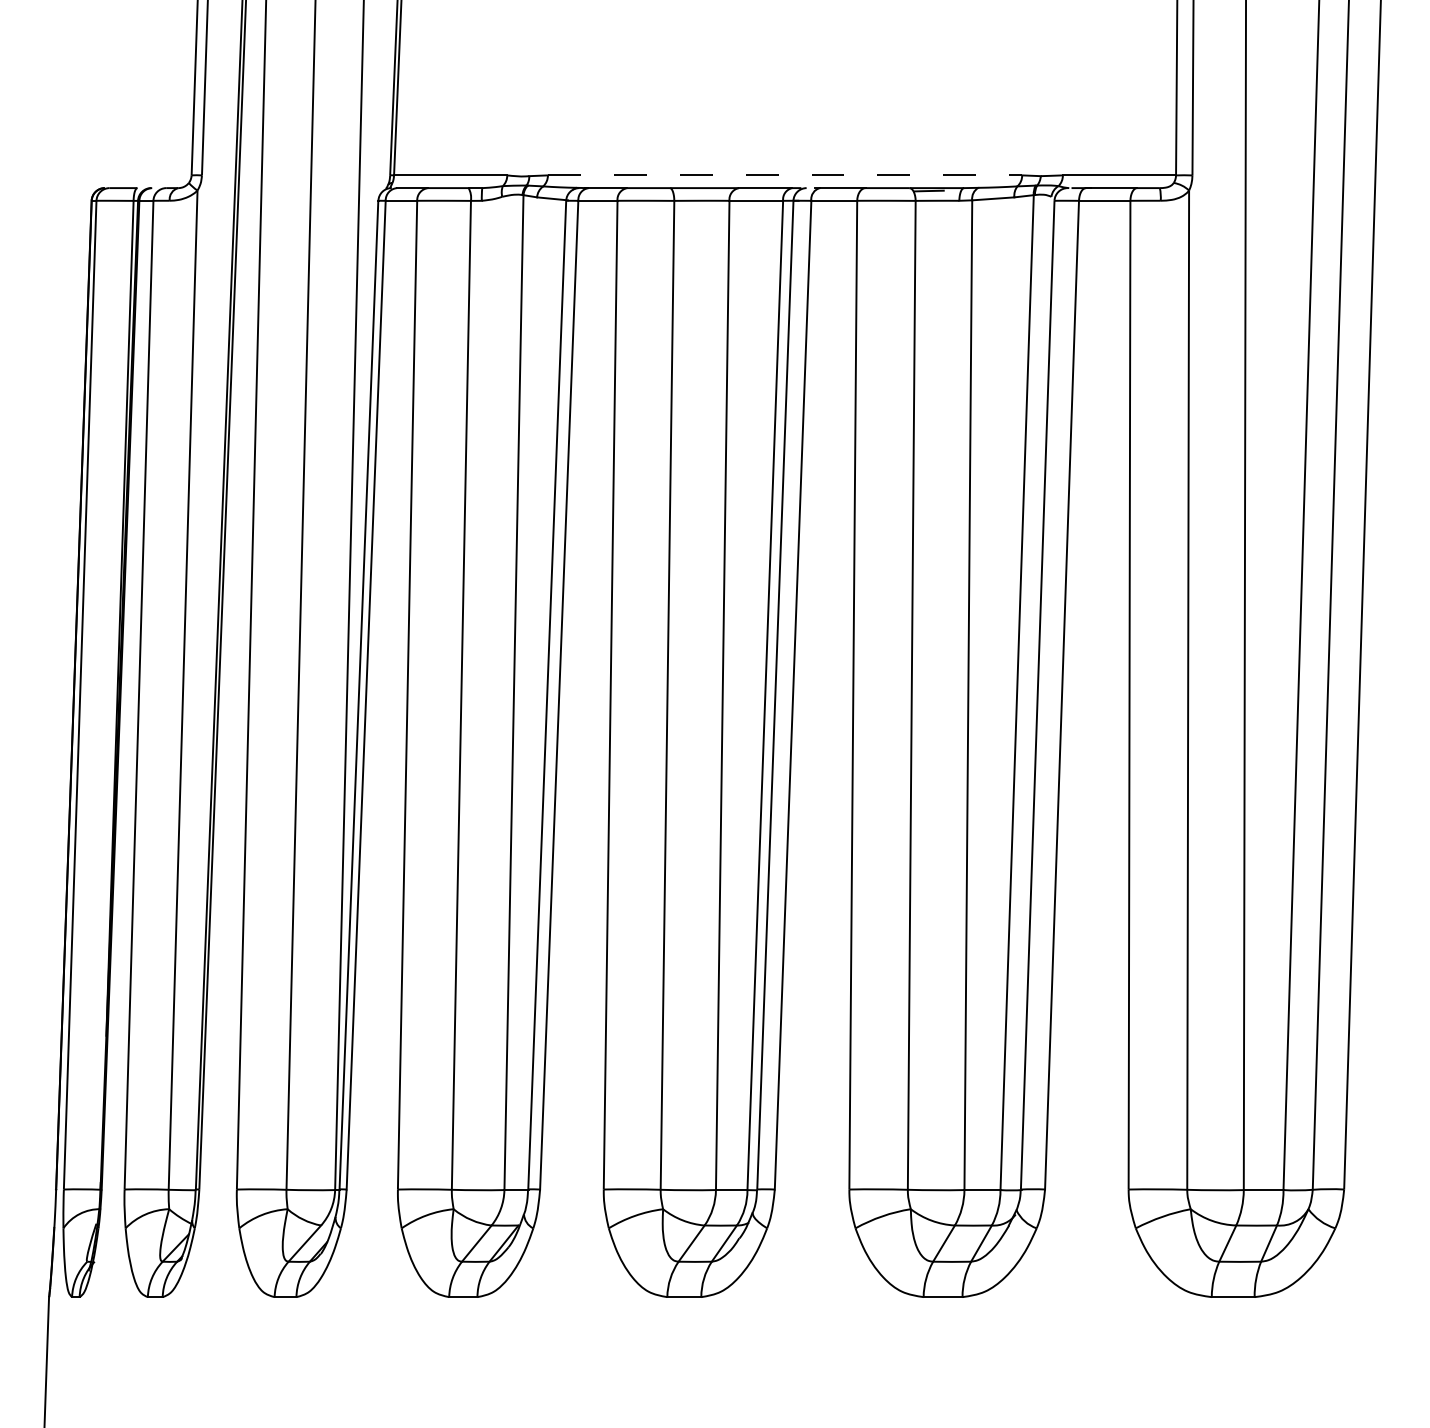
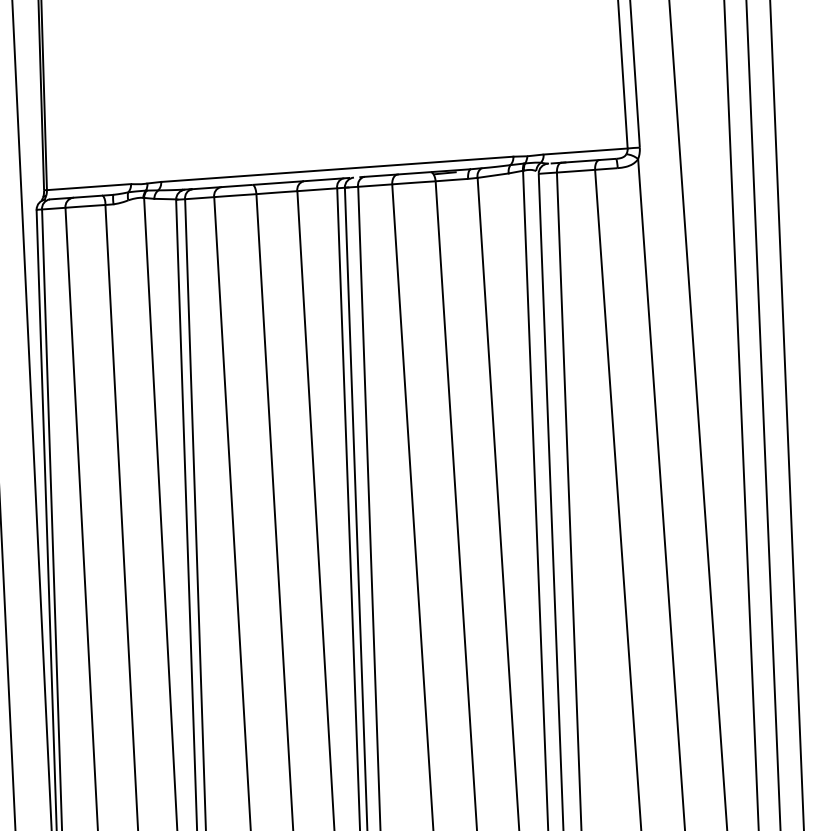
line: (785, 175) -> (337, 169), dashed -> solid

